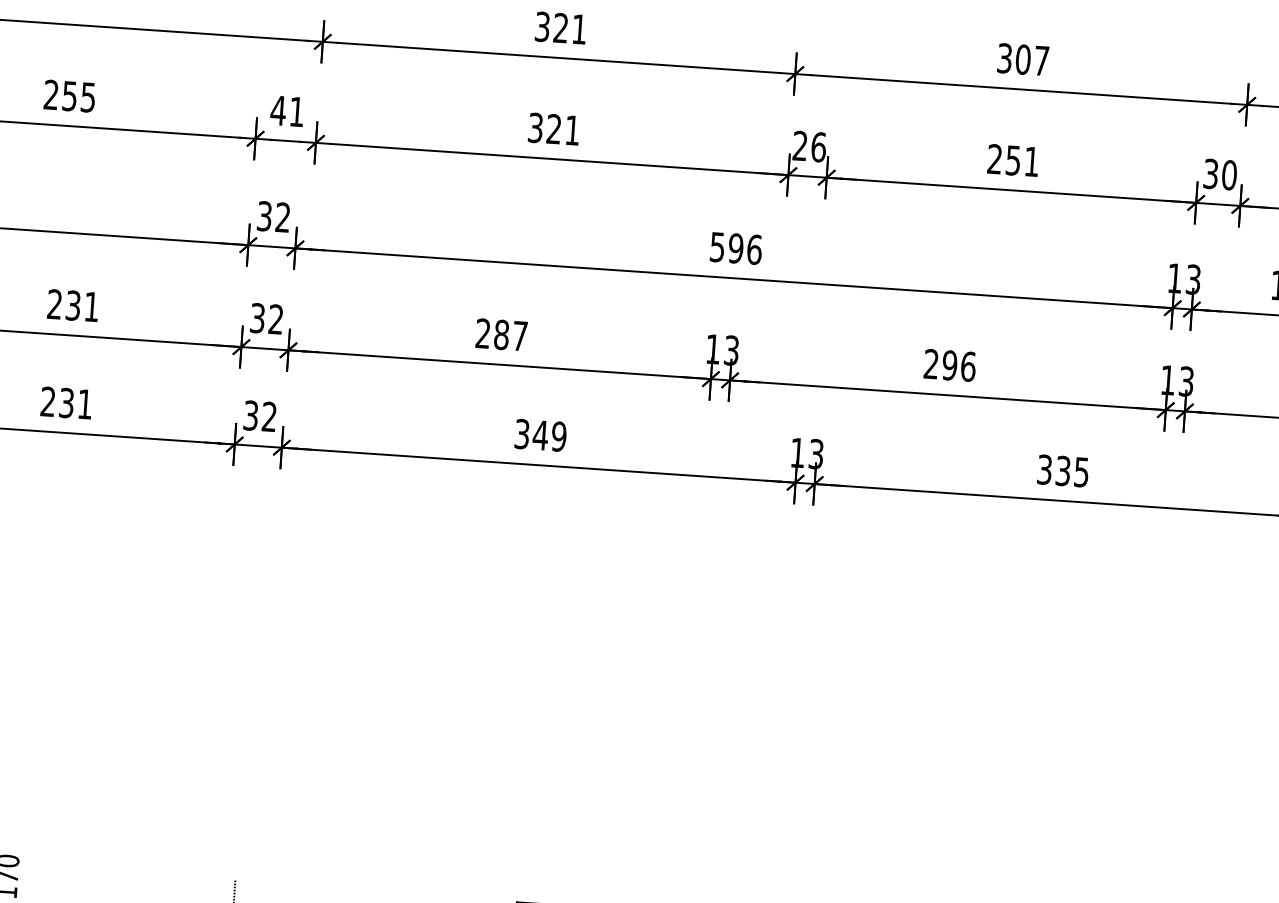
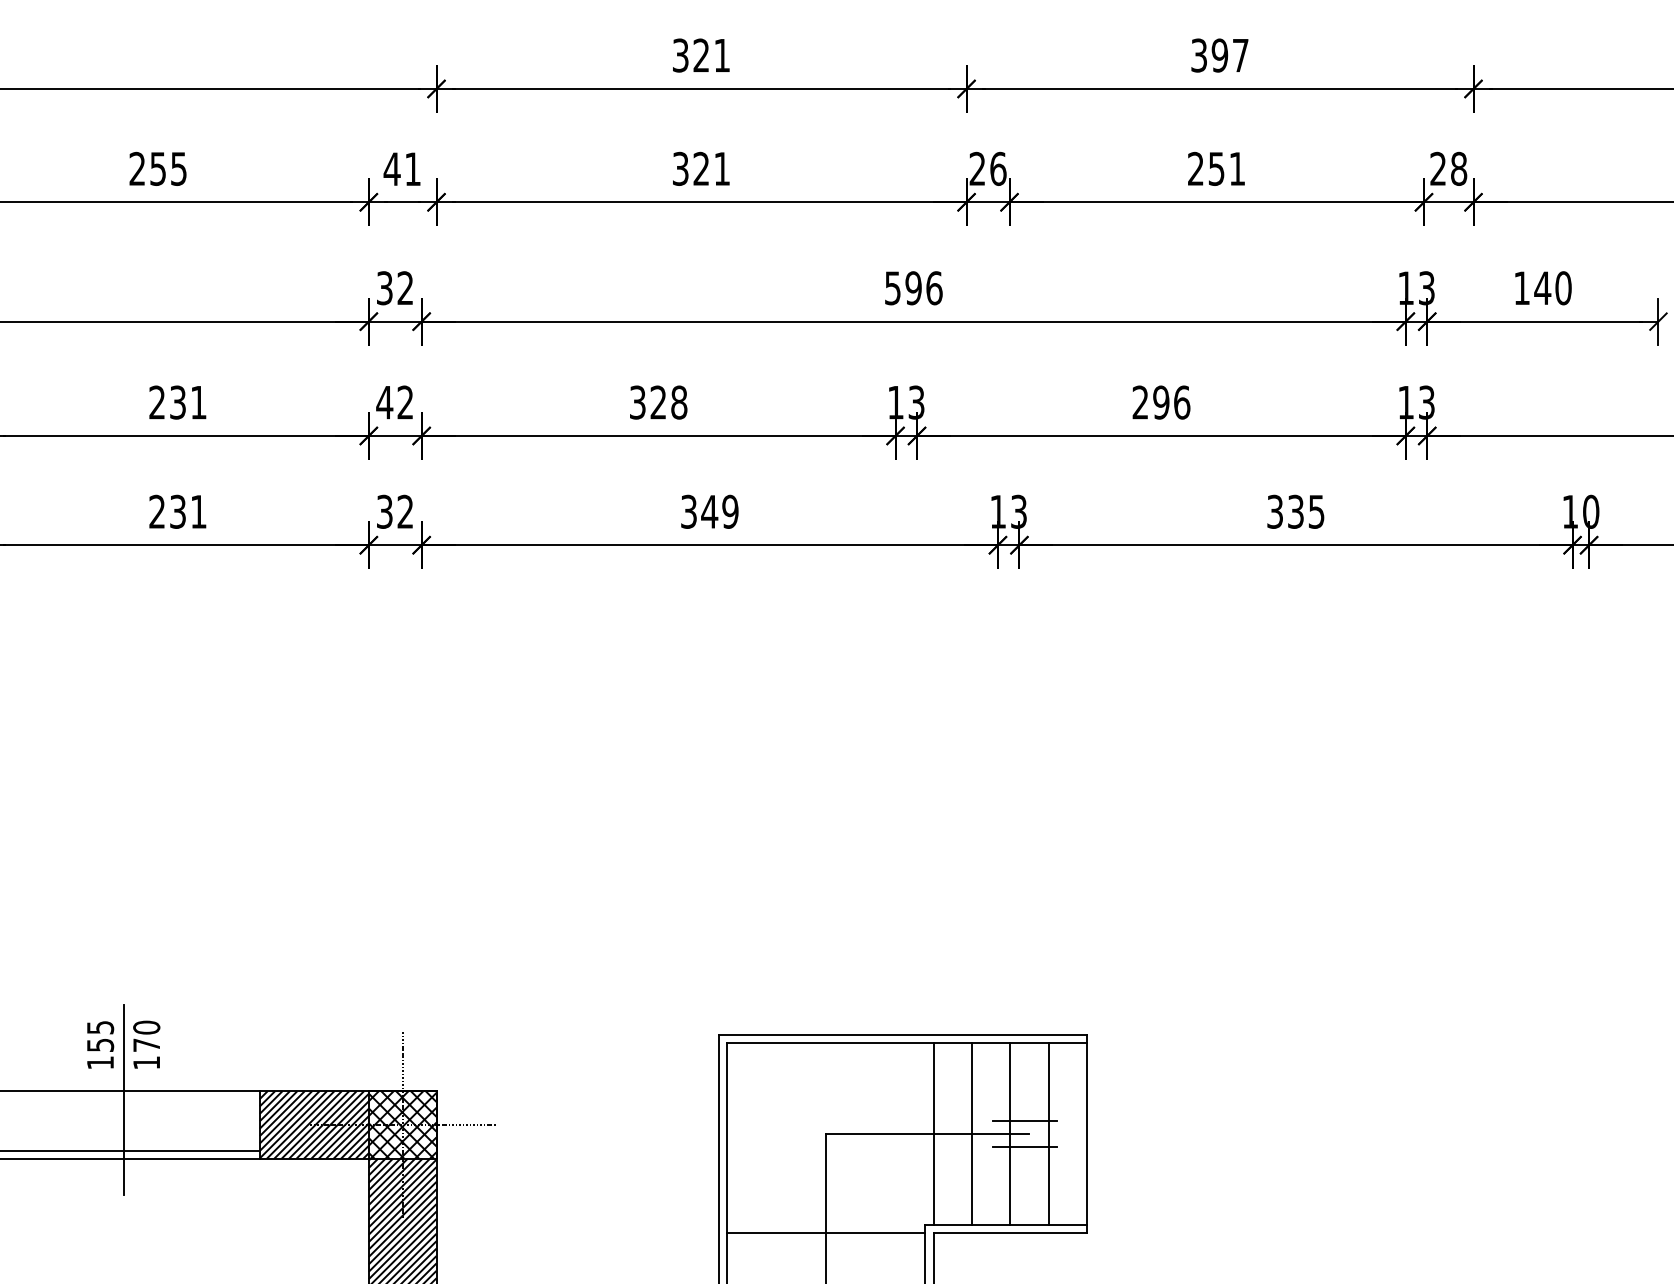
text: (1022, 59) -> (1219, 55), 307 -> 397
text: (1220, 174) -> (1448, 168), 30 -> 28
text: (257, 318) -> (384, 402), 32 -> 42
text: (501, 334) -> (658, 402), 287 -> 328

